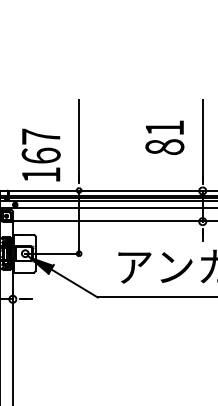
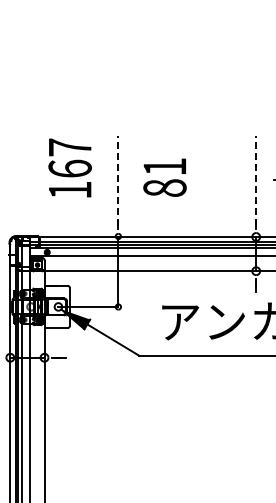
text: (164, 137) -> (164, 177), moved
line: (79, 140) -> (118, 180), solid -> dashed
line: (202, 140) -> (256, 180), solid -> dashed
text: (40, 154) -> (69, 167), moved

